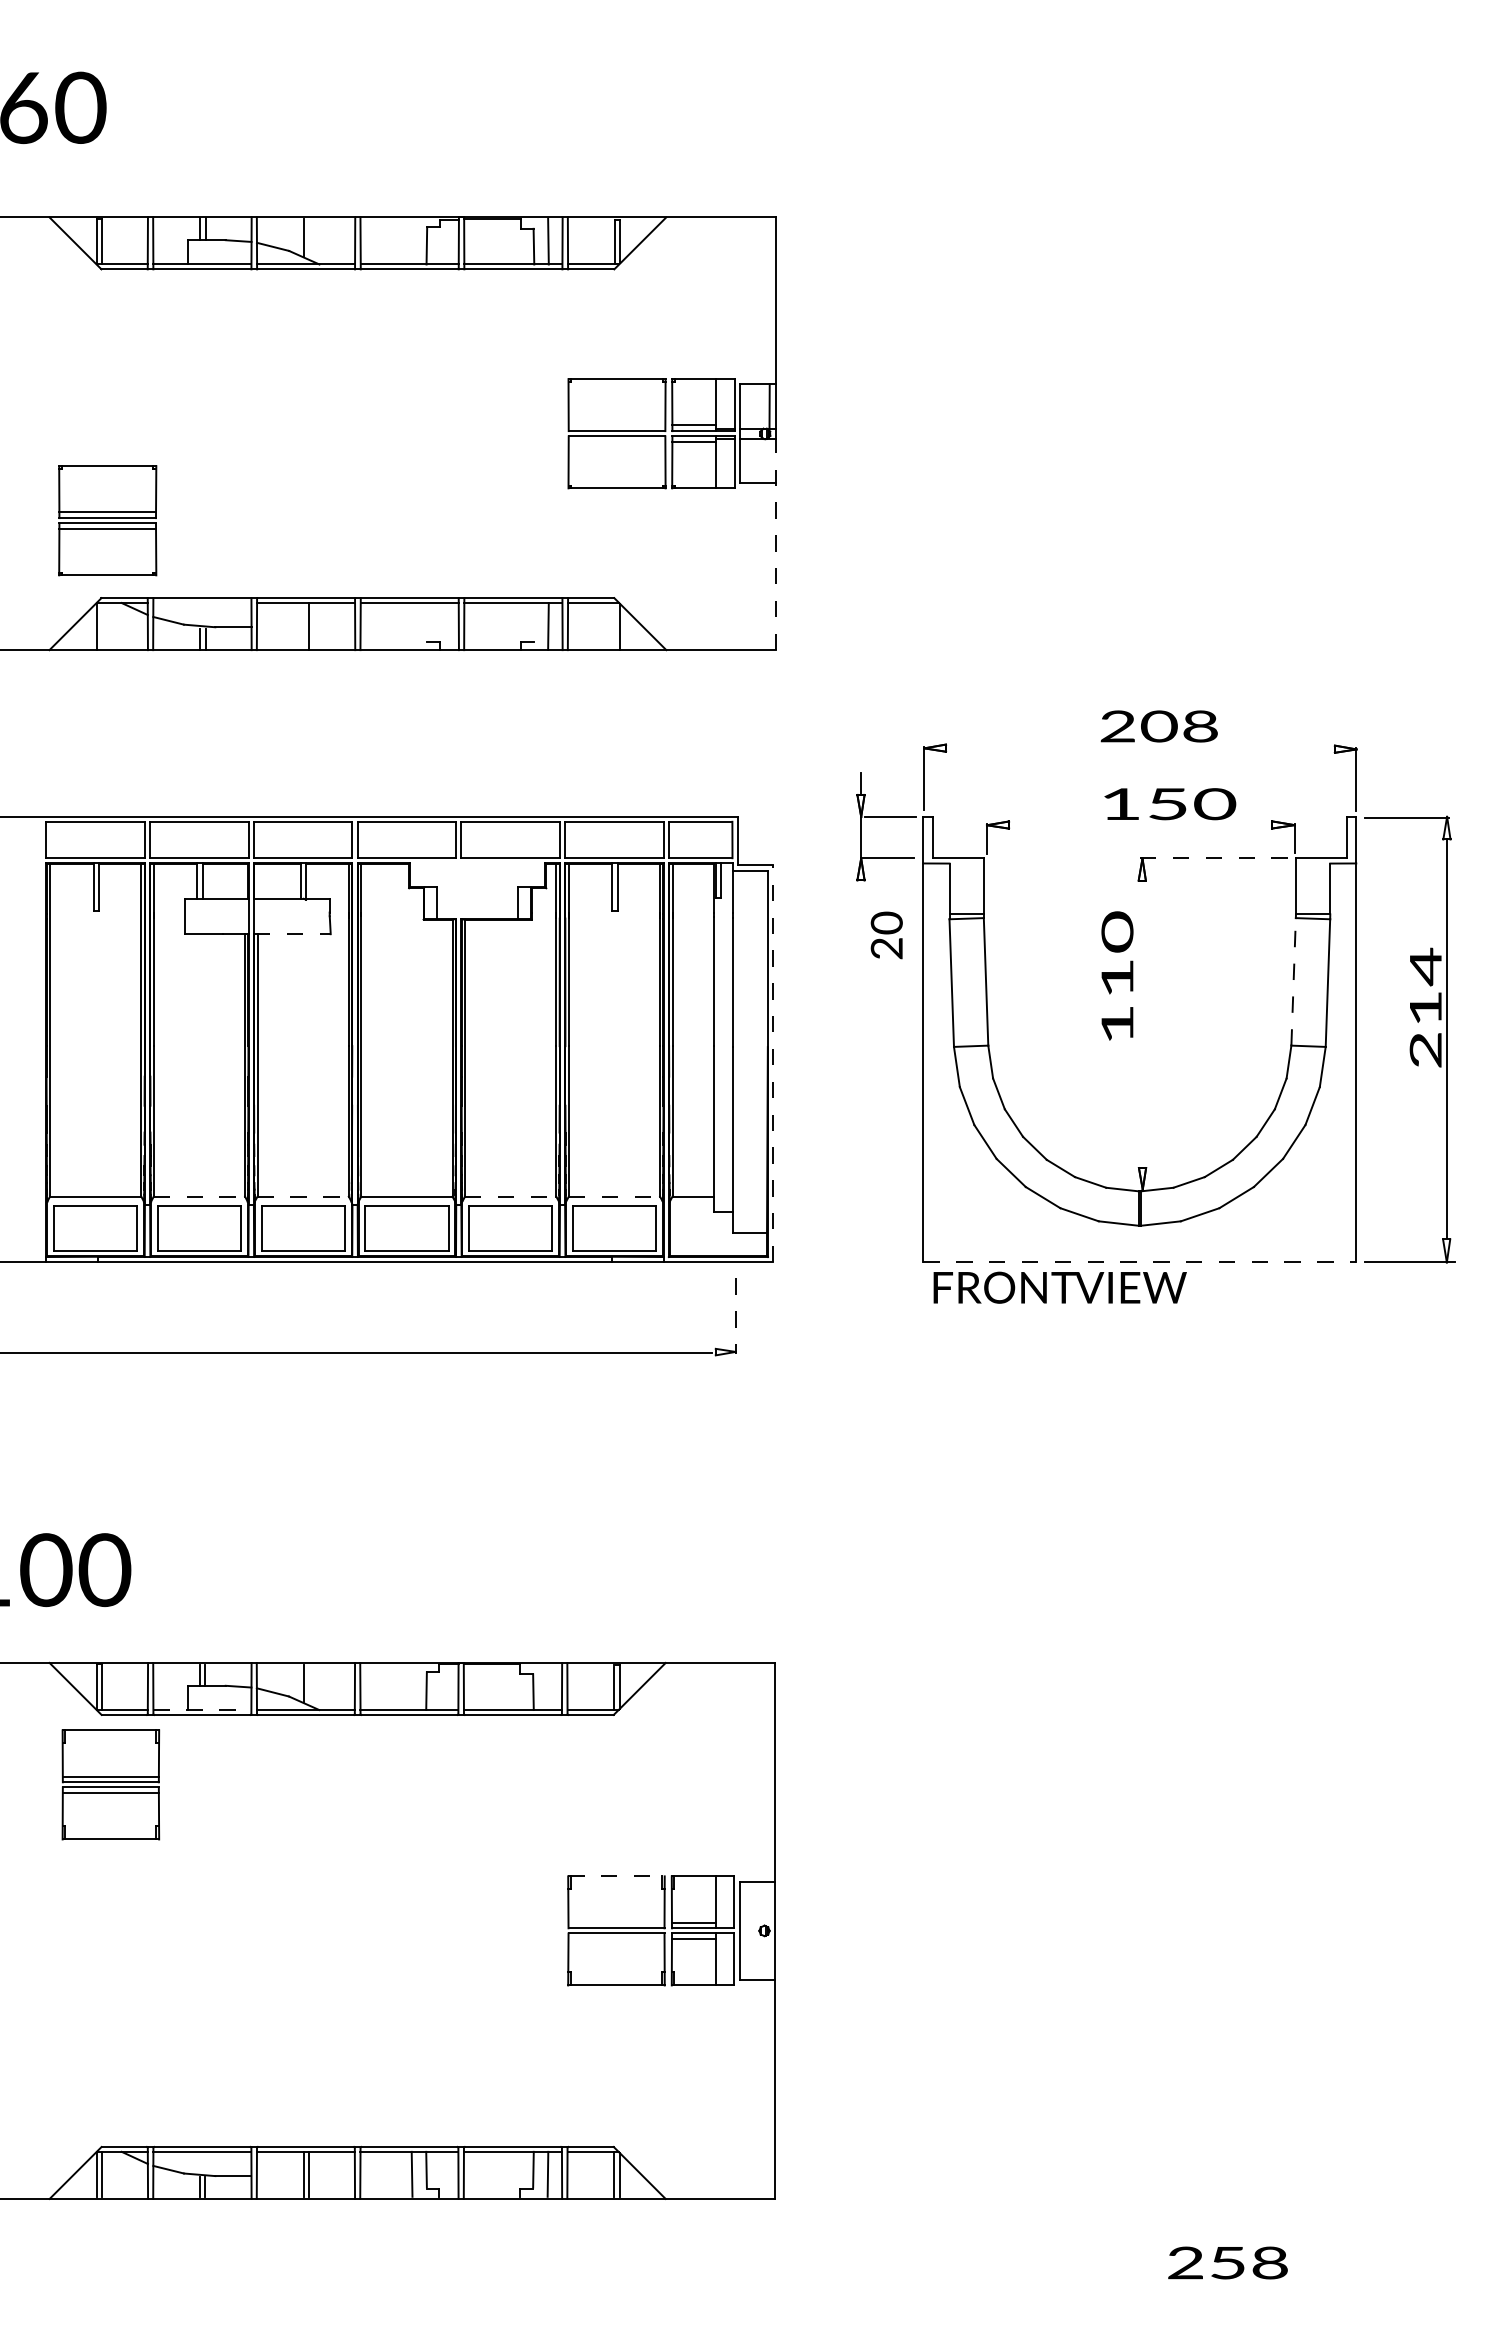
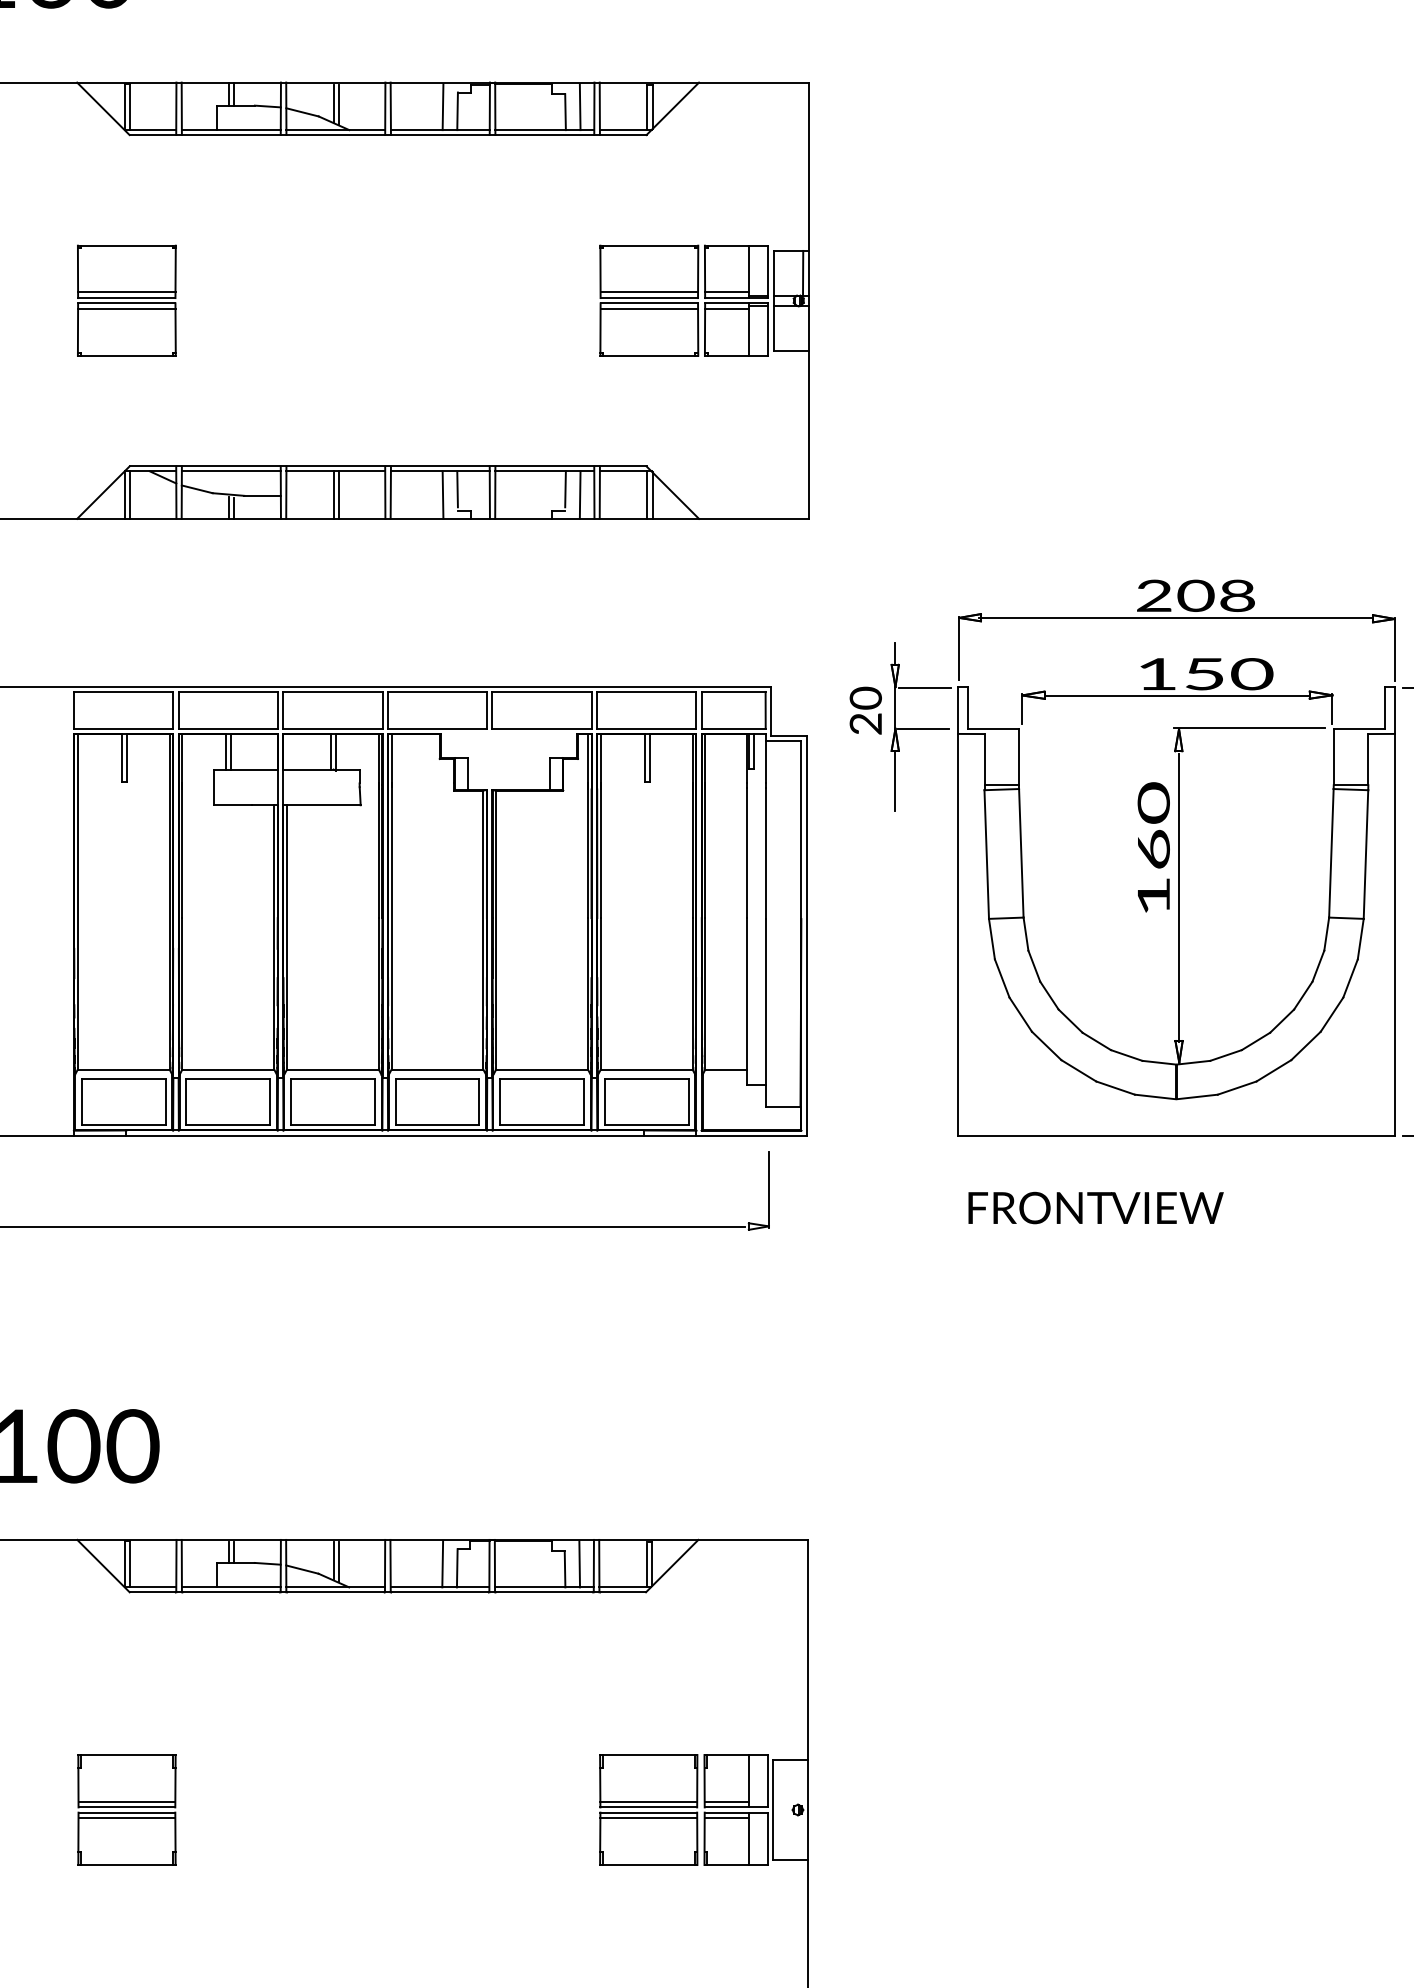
line: (309, 239) -> (339, 104), added
line: (412, 241) -> (443, 106), added
line: (616, 425) -> (648, 292), added
line: (616, 441) -> (648, 308), added
part: (107, 520) -> (126, 300), moved
line: (775, 544) -> (809, 412), dashed -> solid
line: (202, 603) -> (231, 471), added
line: (426, 620) -> (457, 489), added
line: (533, 620) -> (565, 489), added
line: (101, 626) -> (129, 495), added
line: (304, 626) -> (334, 495), added
line: (412, 626) -> (443, 495), added
line: (614, 626) -> (646, 495), added
line: (1139, 748) -> (1176, 618), added
line: (1140, 825) -> (1177, 695), added
line: (1212, 857) -> (1249, 727), dashed -> solid
line: (861, 909) -> (895, 780), added
line: (292, 934) -> (322, 805), dashed -> solid
text: (886, 935) -> (865, 710), moved
text: (1117, 977) -> (1153, 848), 110 -> 160
line: (1293, 981) -> (1331, 852), dashed -> solid
line: (1142, 1025) -> (1179, 897), added
line: (773, 1063) -> (807, 935), dashed -> solid
line: (199, 1196) -> (228, 1069), dashed -> solid
line: (303, 1196) -> (333, 1069), dashed -> solid
line: (510, 1196) -> (541, 1069), dashed -> solid
line: (614, 1196) -> (646, 1069), dashed -> solid
line: (1140, 1262) -> (1177, 1136), dashed -> solid
text: (1059, 1287) -> (1095, 1207), moved
line: (735, 1315) -> (768, 1189), dashed -> solid
line: (309, 1684) -> (339, 1561), added
line: (411, 1686) -> (442, 1563), added
line: (547, 1687) -> (579, 1564), added
line: (202, 1710) -> (231, 1587), dashed -> solid
part: (110, 1784) -> (126, 1809), moved
line: (616, 1876) -> (648, 1755), dashed -> solid
line: (616, 1922) -> (648, 1801), added
line: (616, 1939) -> (648, 1818), added

